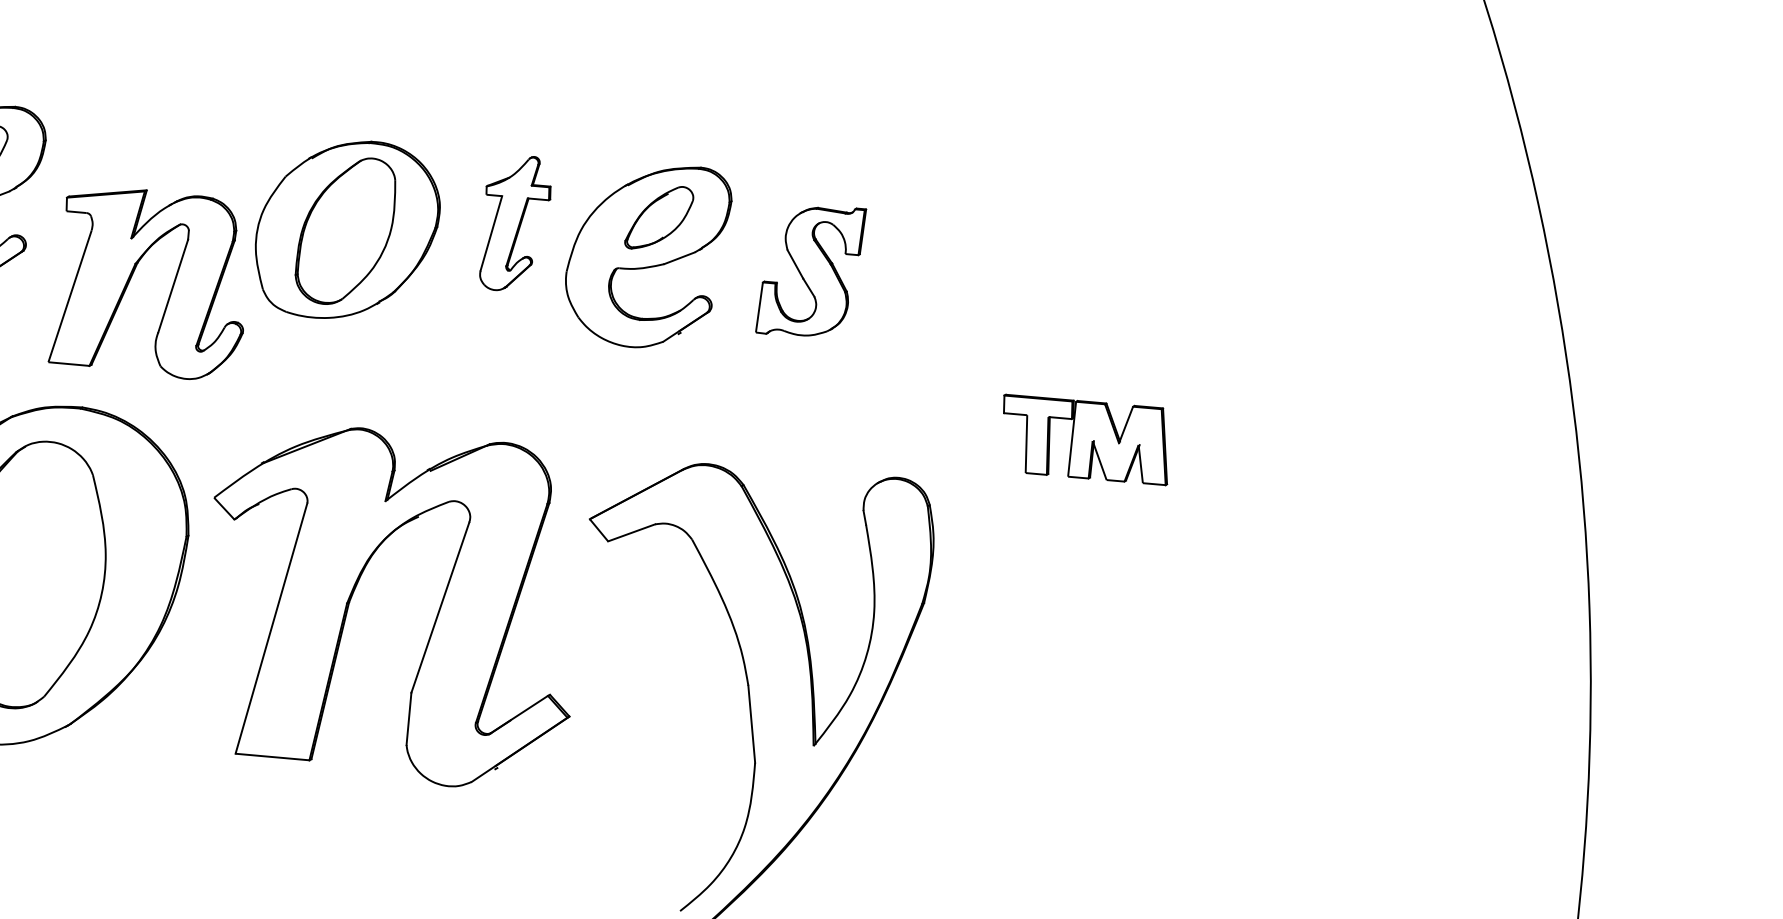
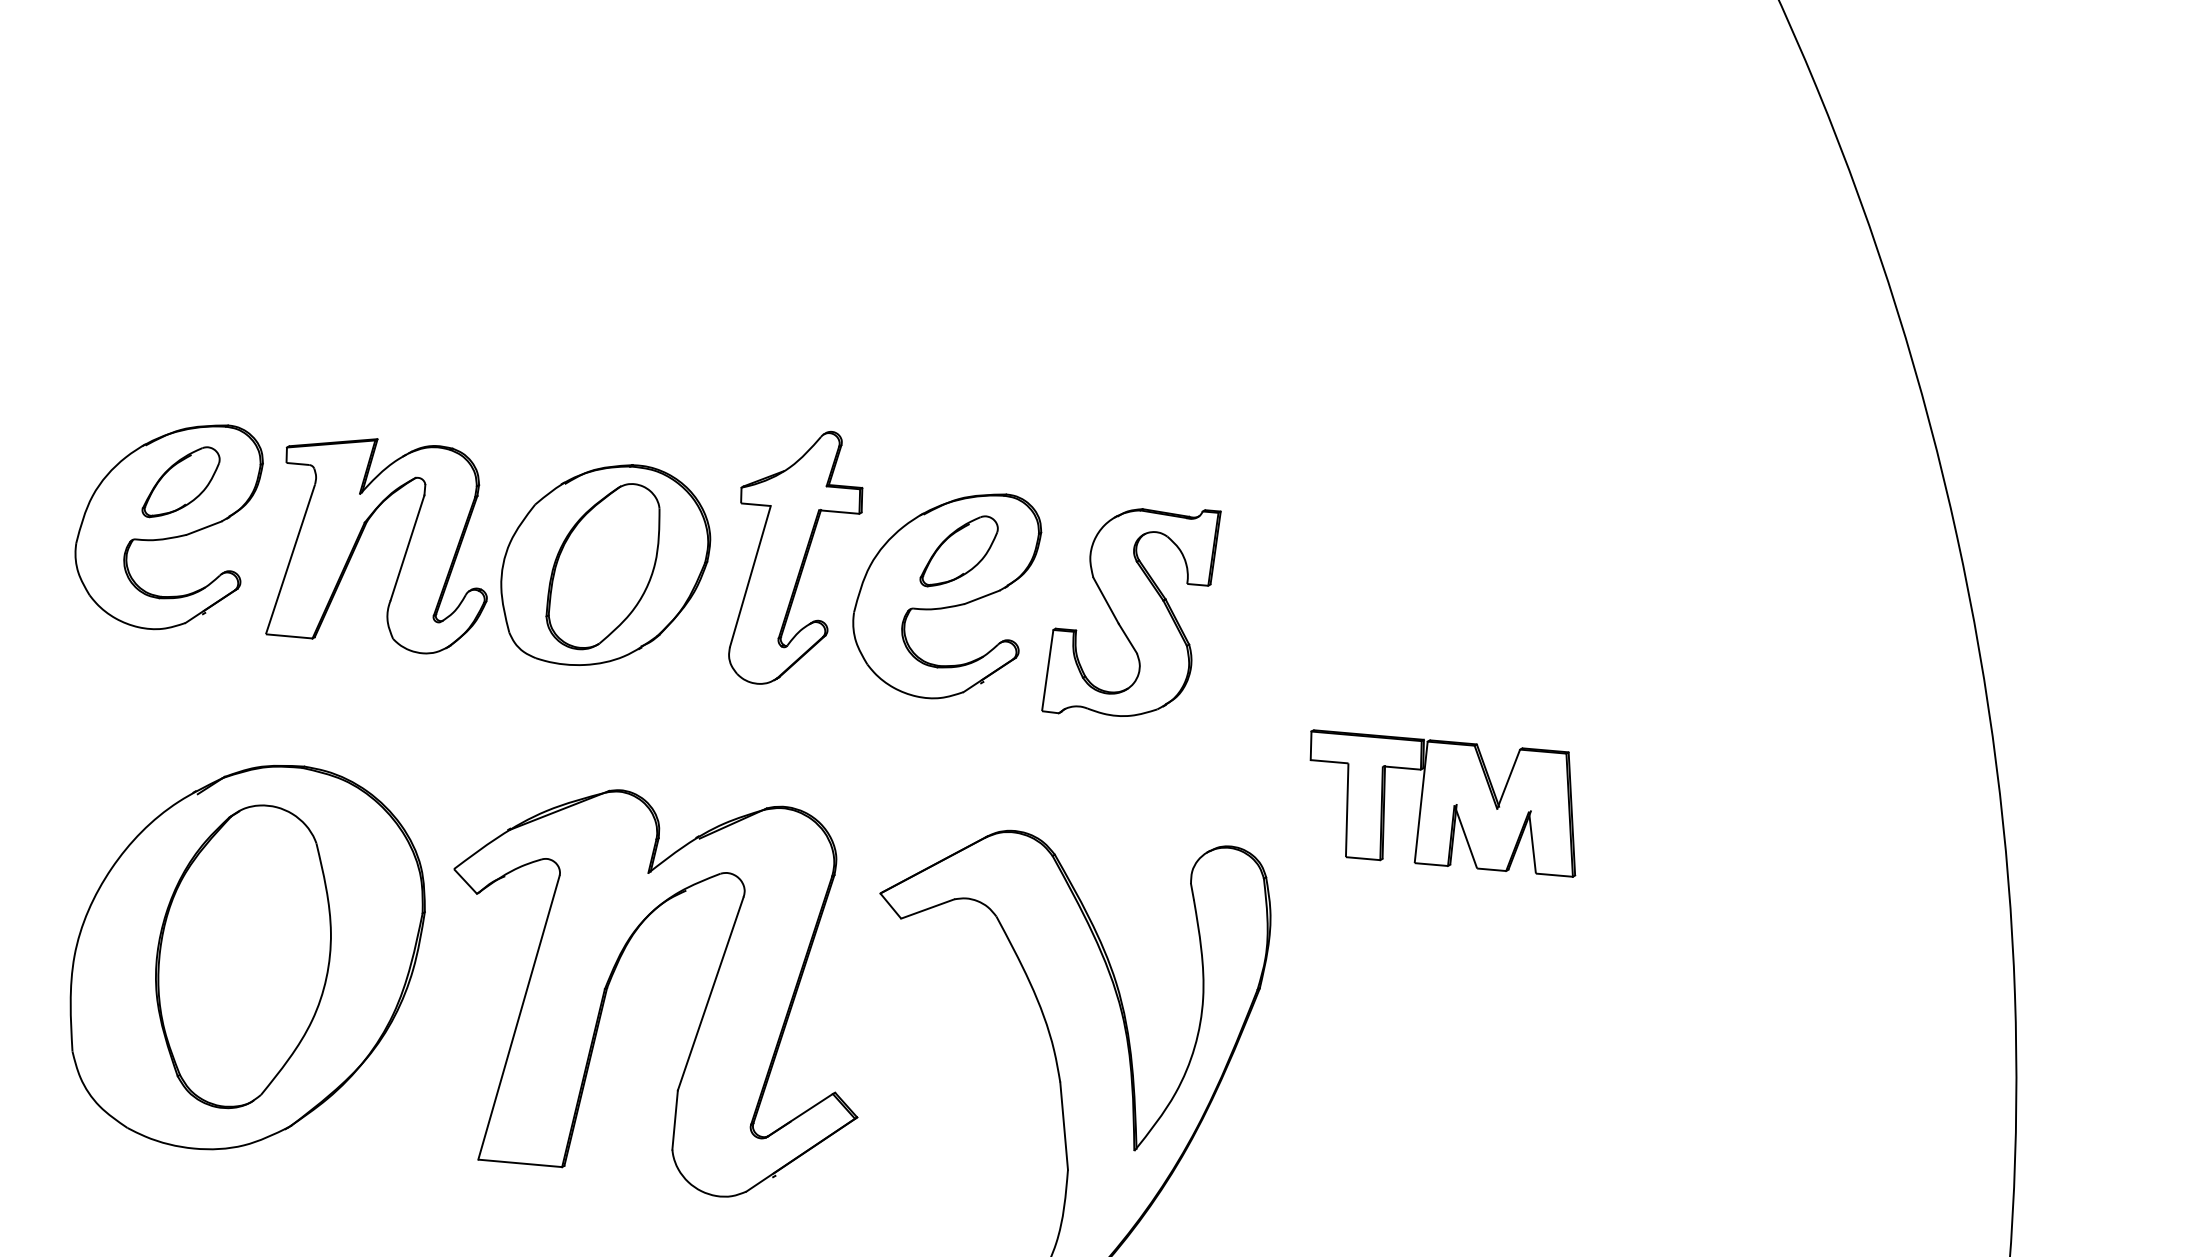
part: (515, 223) -> (795, 557), size x1.67
part: (811, 271) -> (1131, 612), size x1.43
part: (131, 277) -> (360, 538), moved
part: (1085, 439) -> (1442, 803), size x1.43

